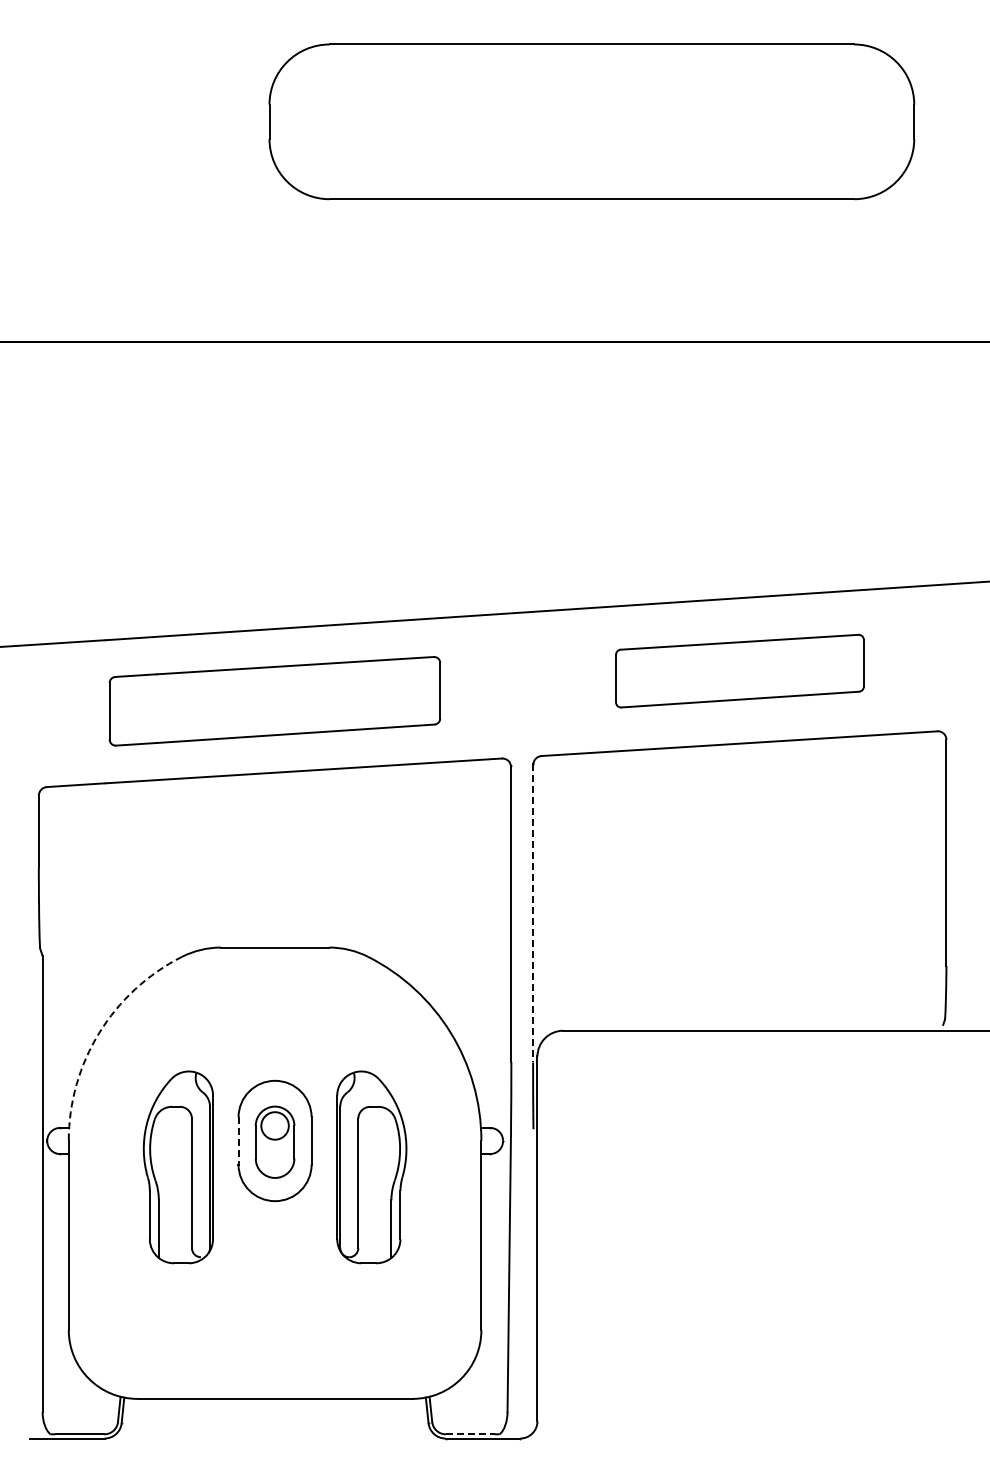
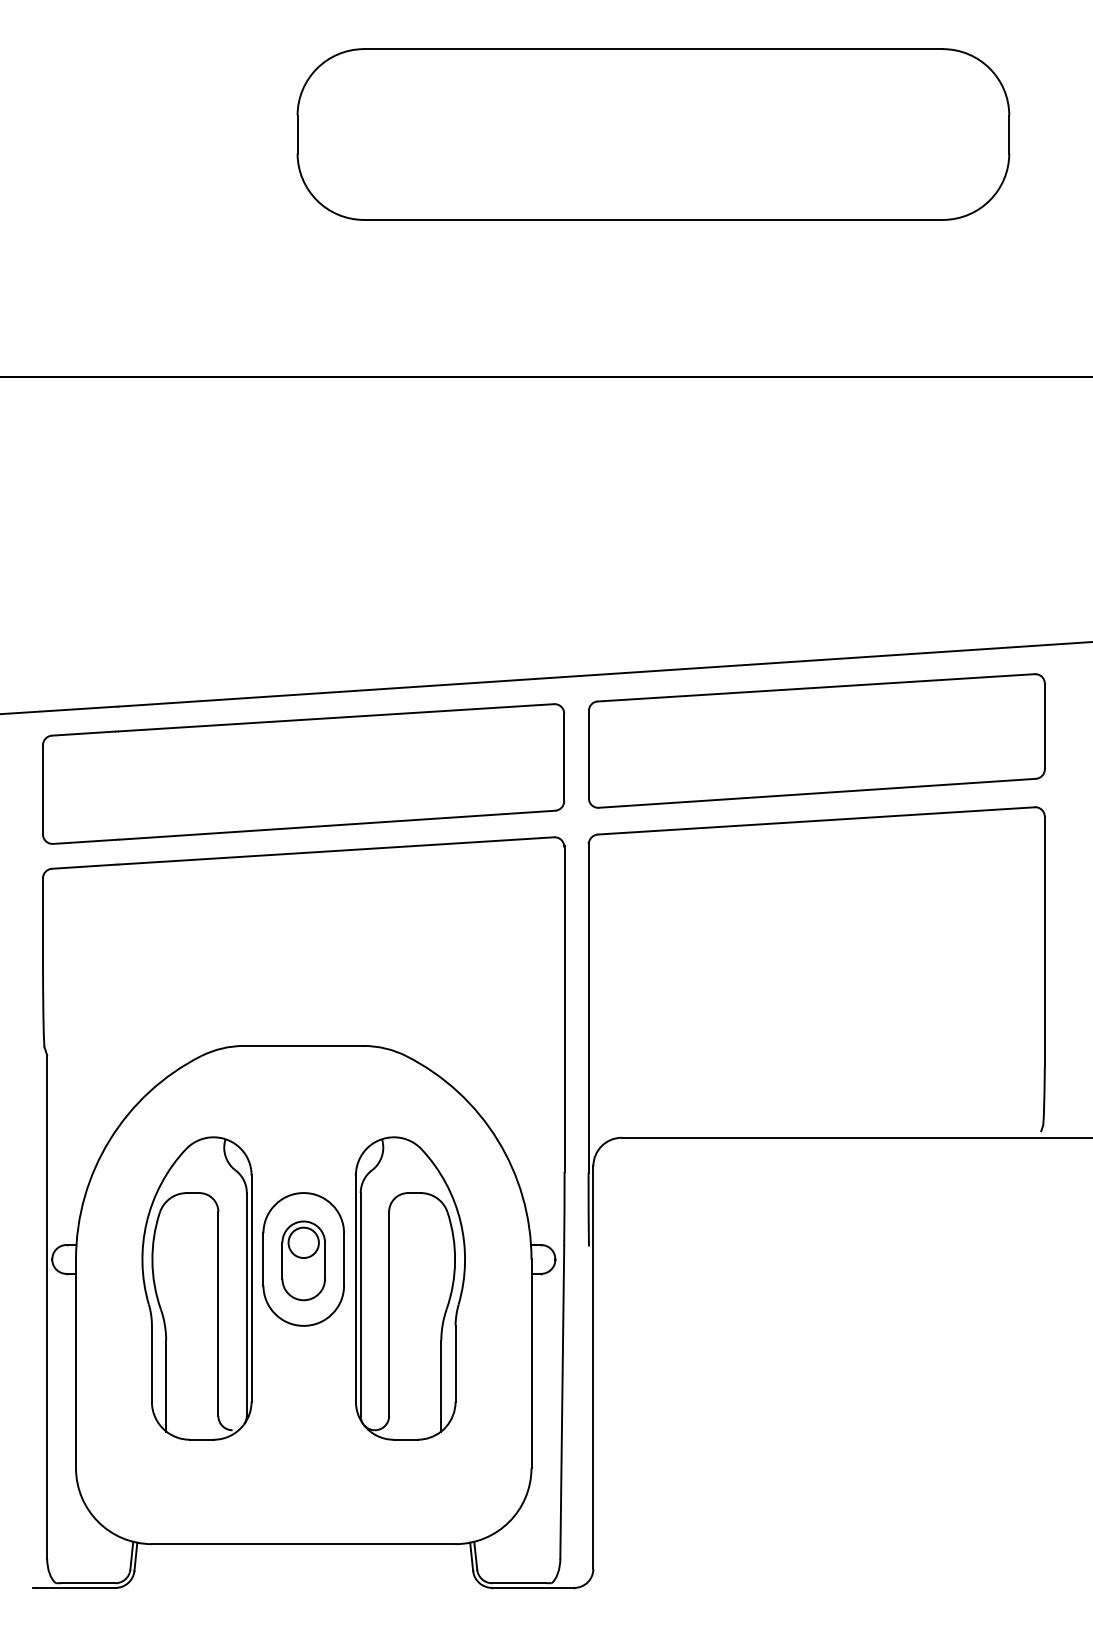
part: (739, 670) -> (816, 740), size x1.67
part: (274, 701) -> (303, 774), size x1.43
line: (533, 913) -> (588, 1008), dashed -> solid
arc: (99, 1032) -> (109, 1139), dashed -> solid
line: (238, 1140) -> (263, 1258), dashed -> solid
part: (178, 1167) -> (197, 1288), size x1.43
part: (371, 1167) -> (410, 1288), size x1.43
line: (470, 1434) -> (519, 1583), dashed -> solid

